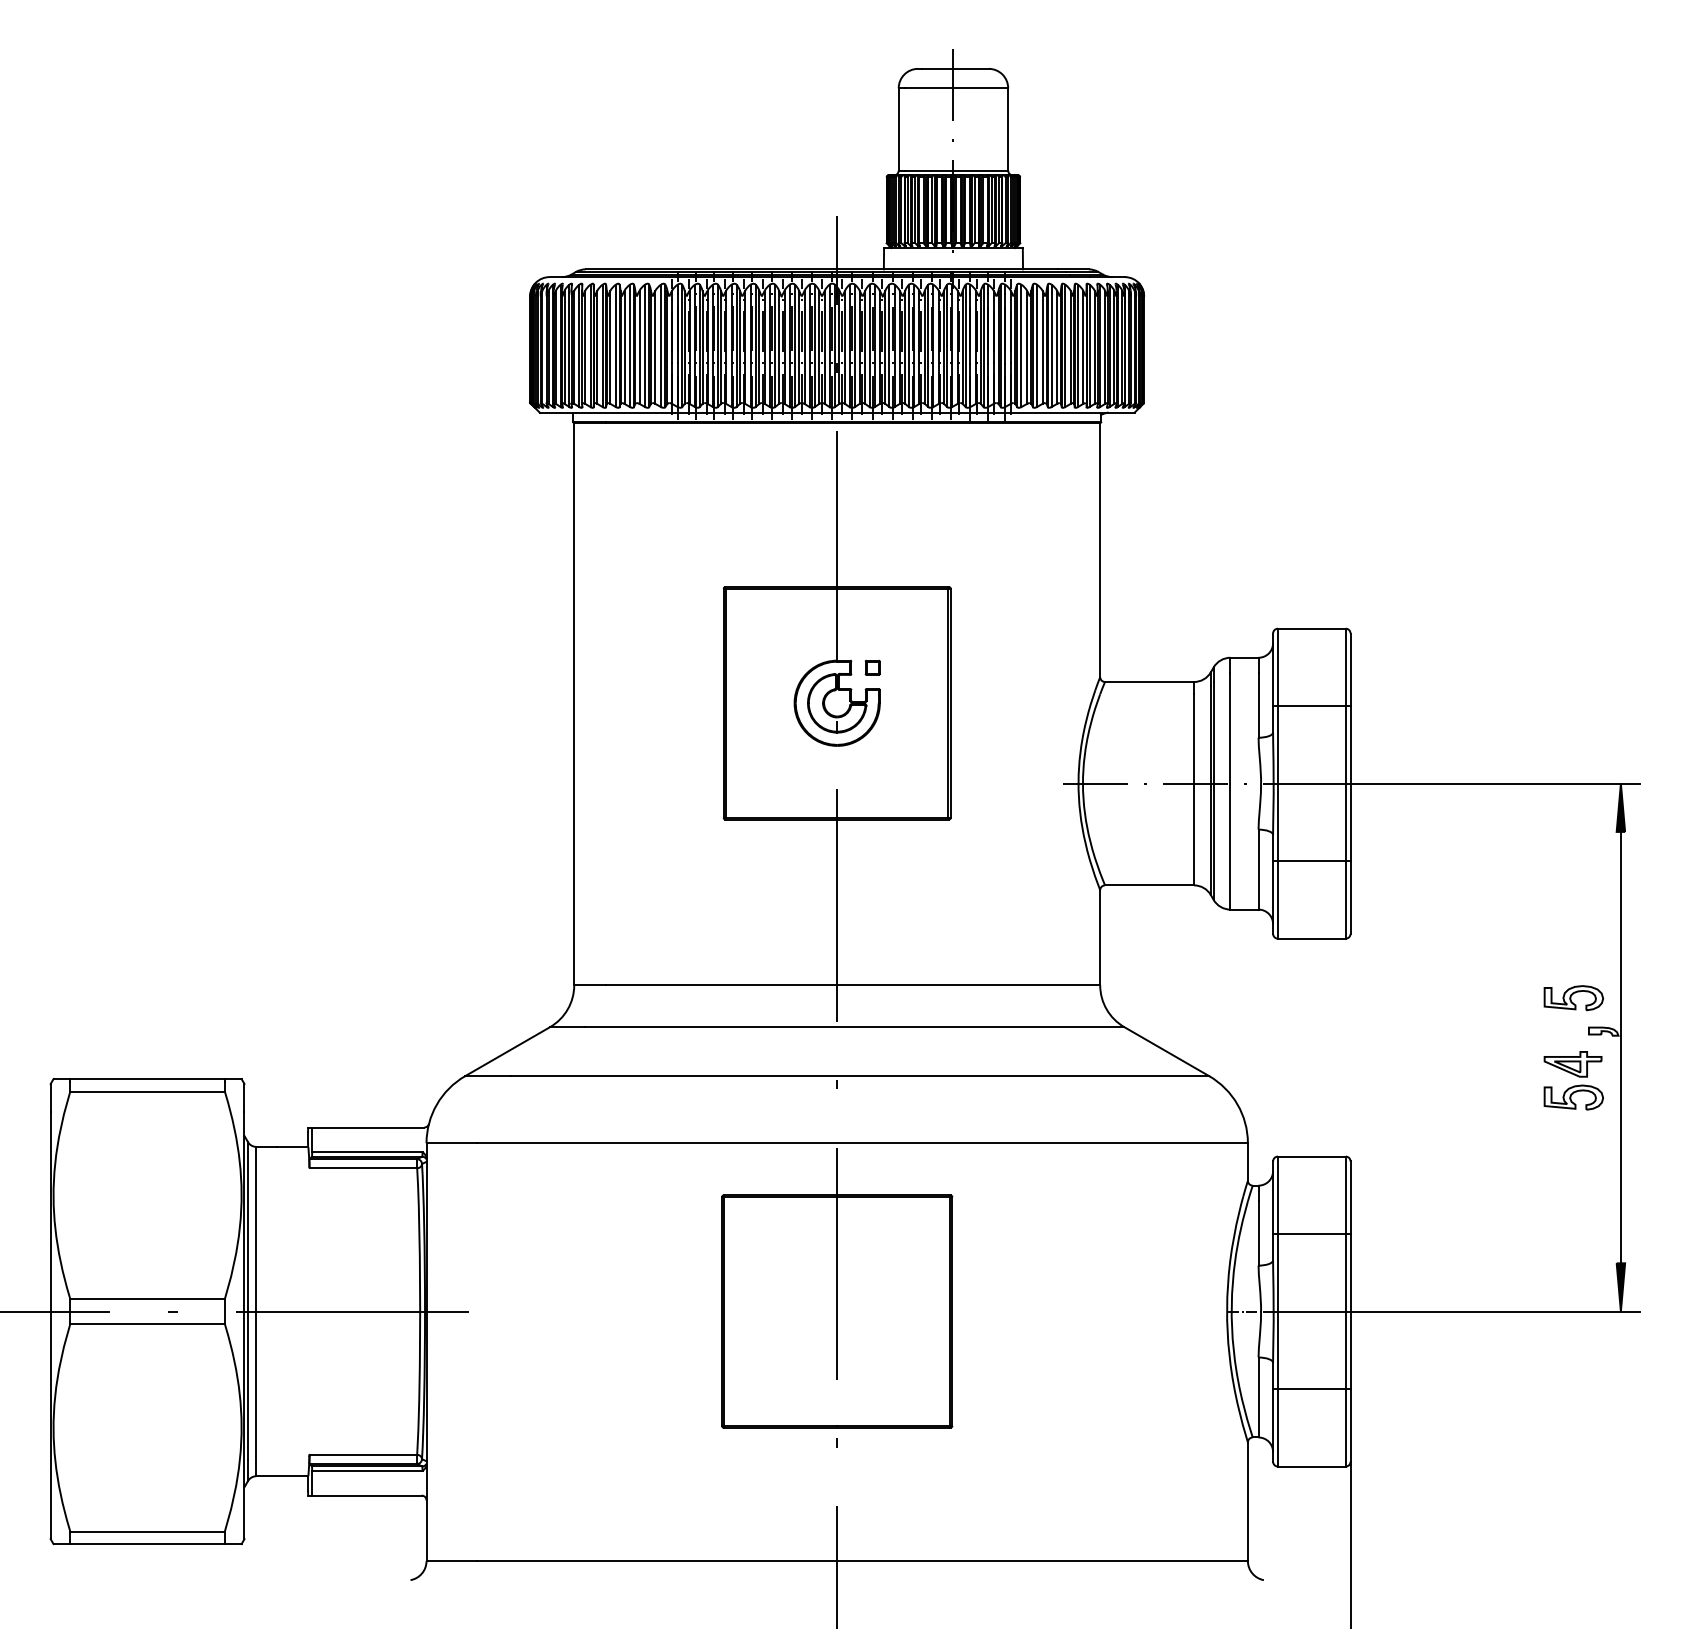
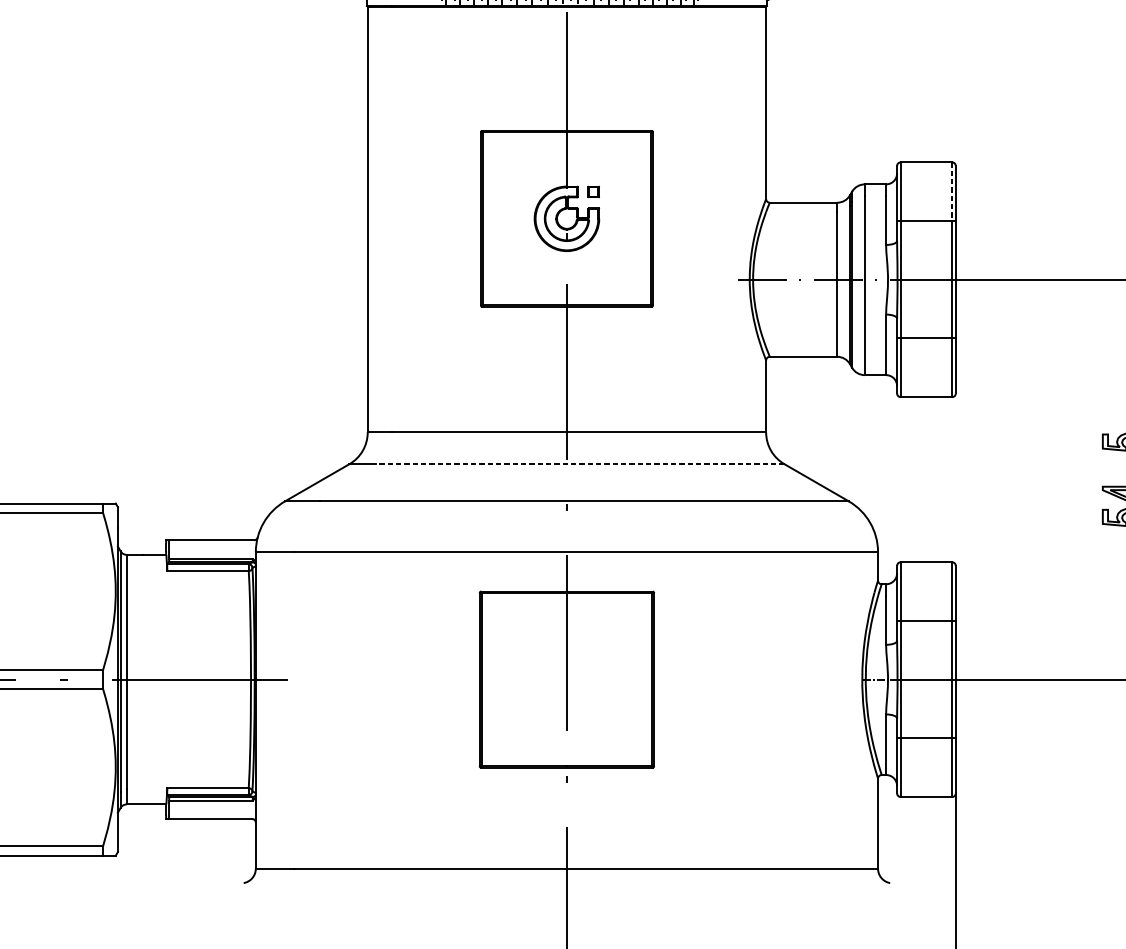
line: (1345, 667) -> (951, 191), solid -> dashed
line: (854, 1027) -> (580, 464), solid -> dashed

